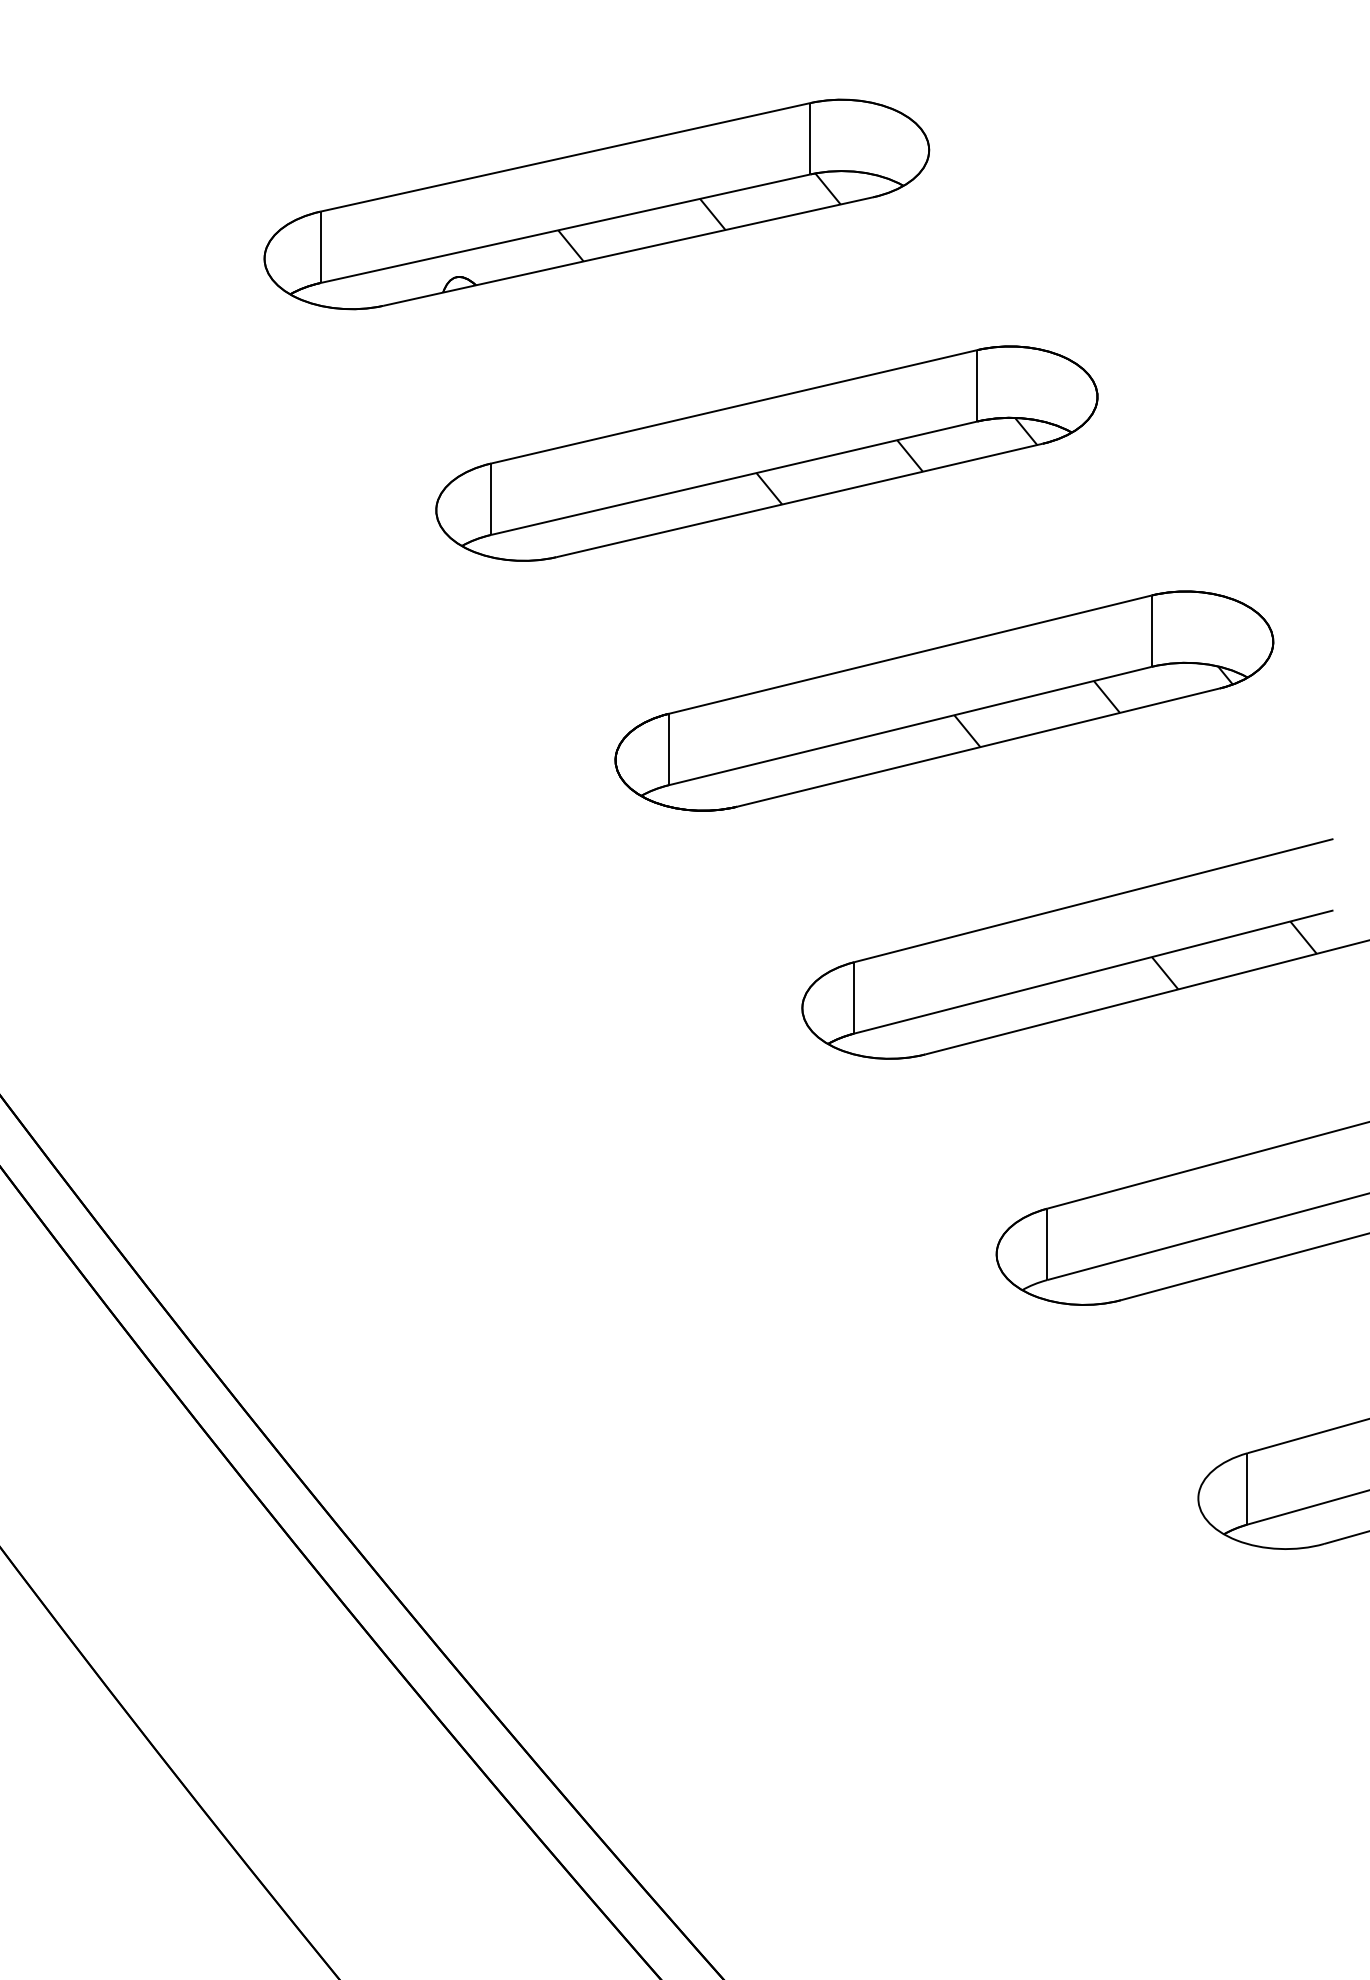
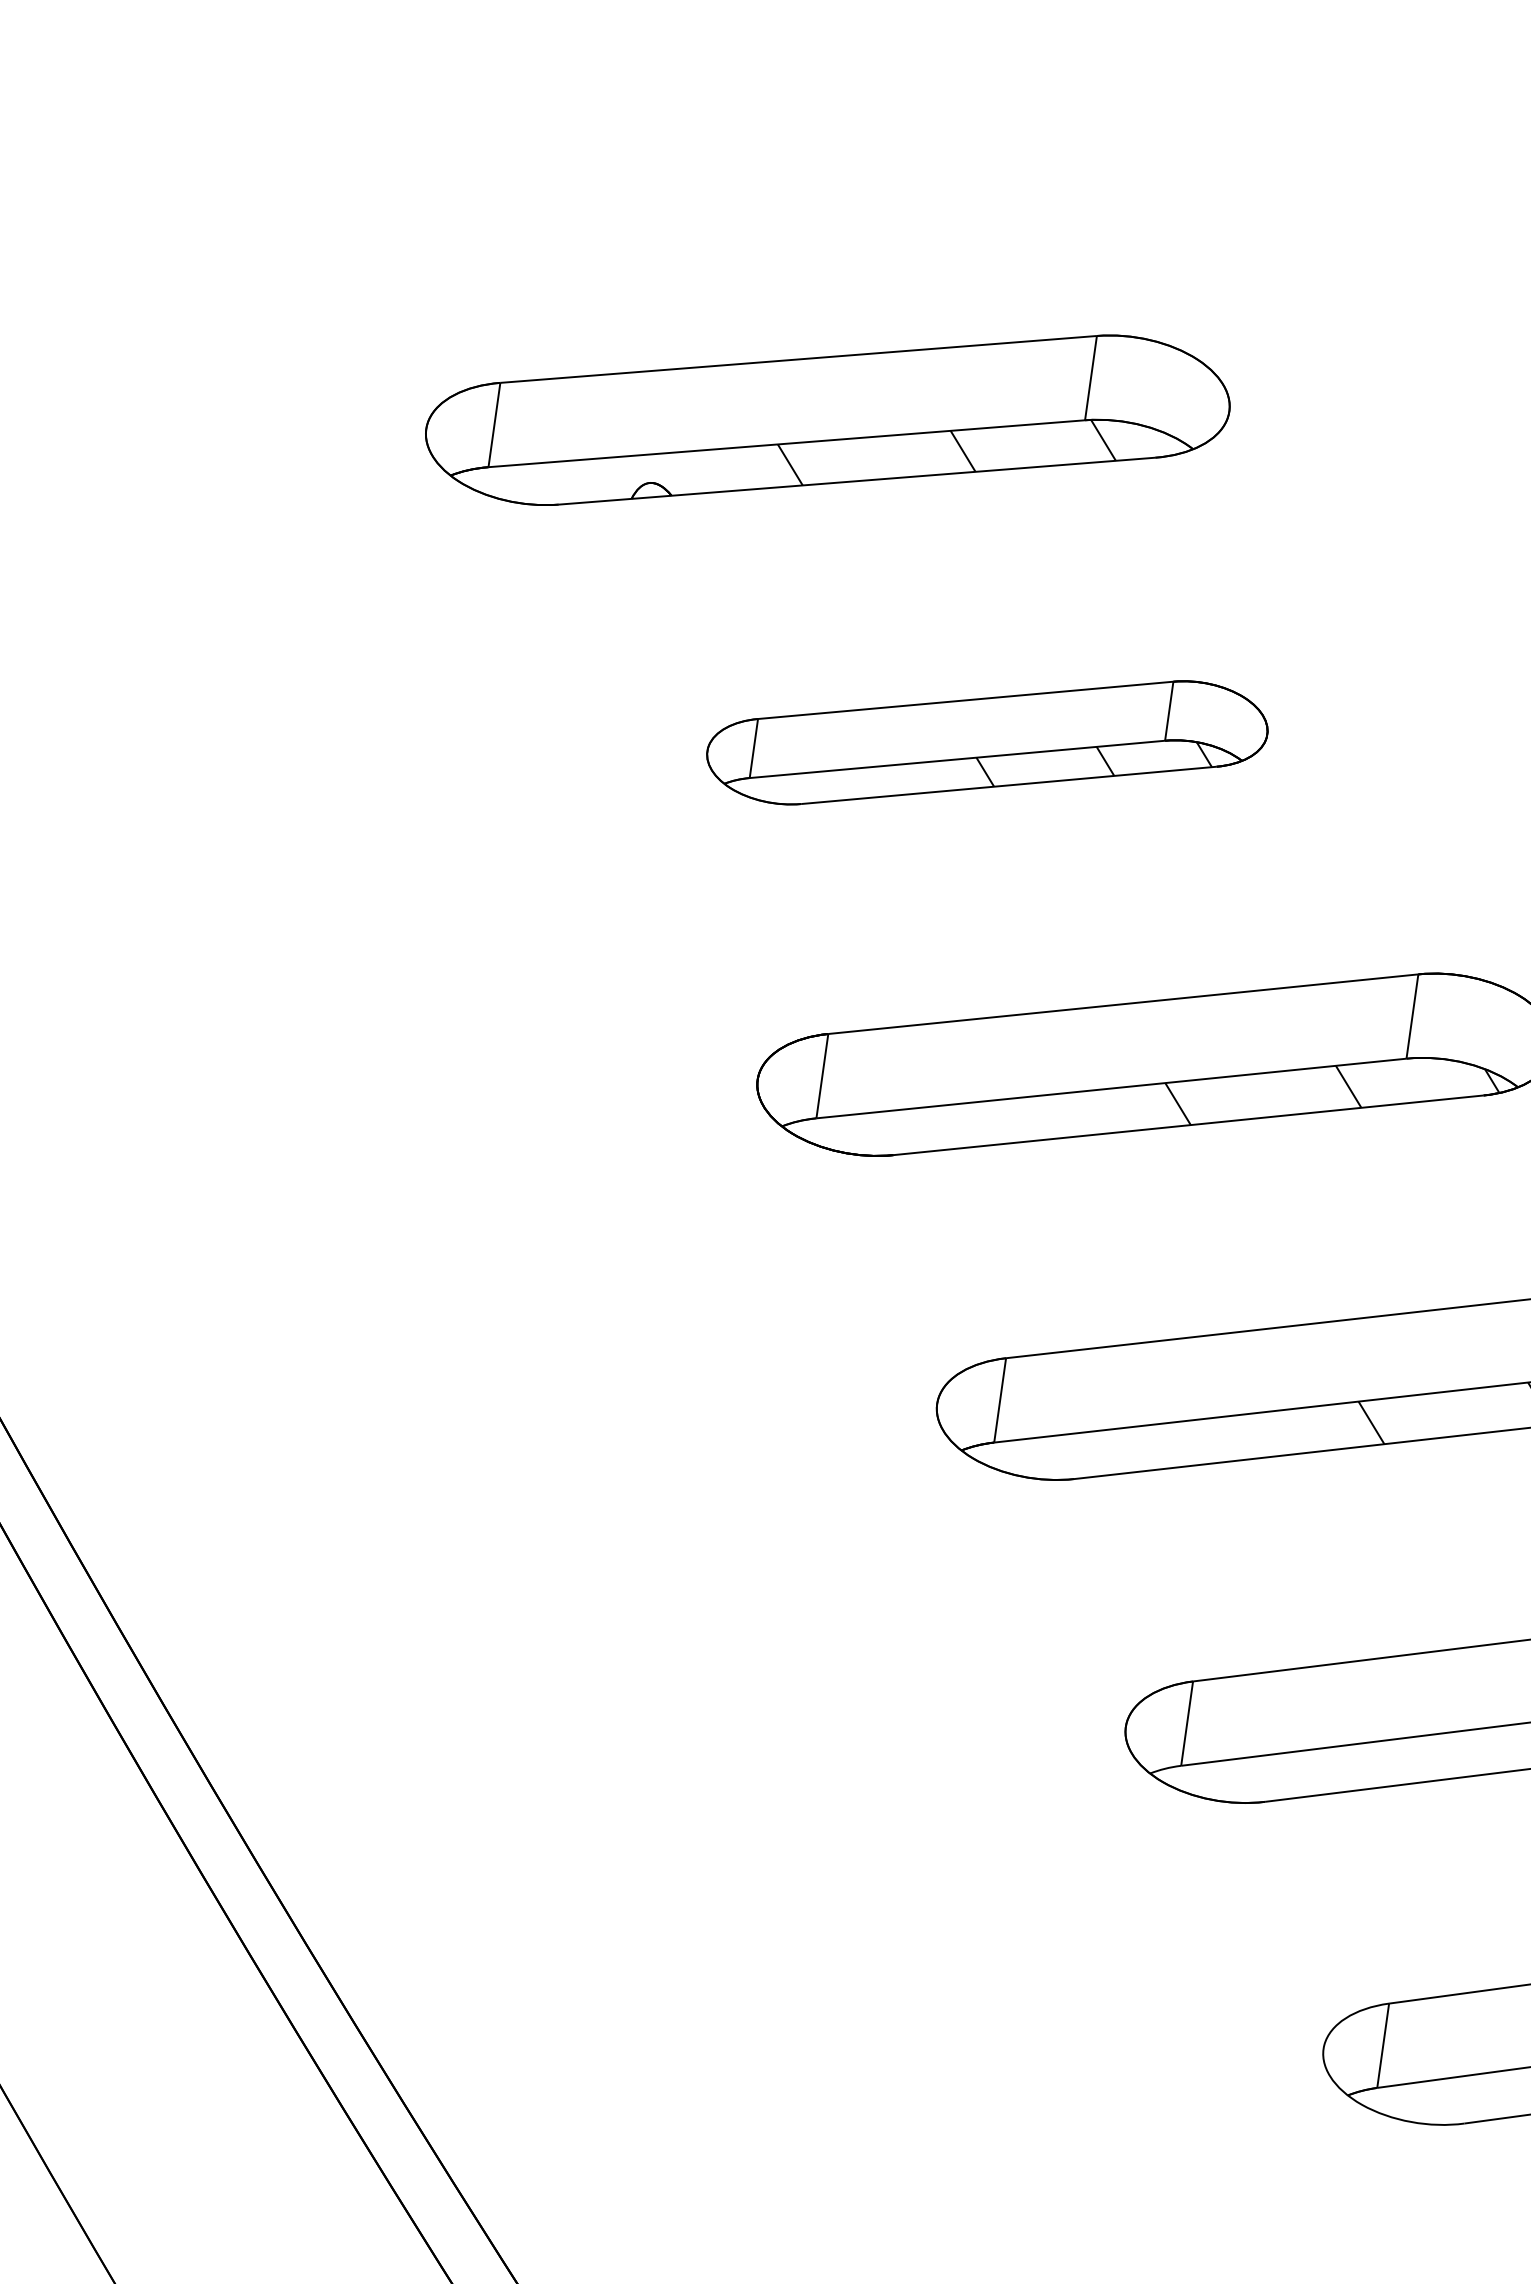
part: (766, 453) -> (986, 742), size x0.7

